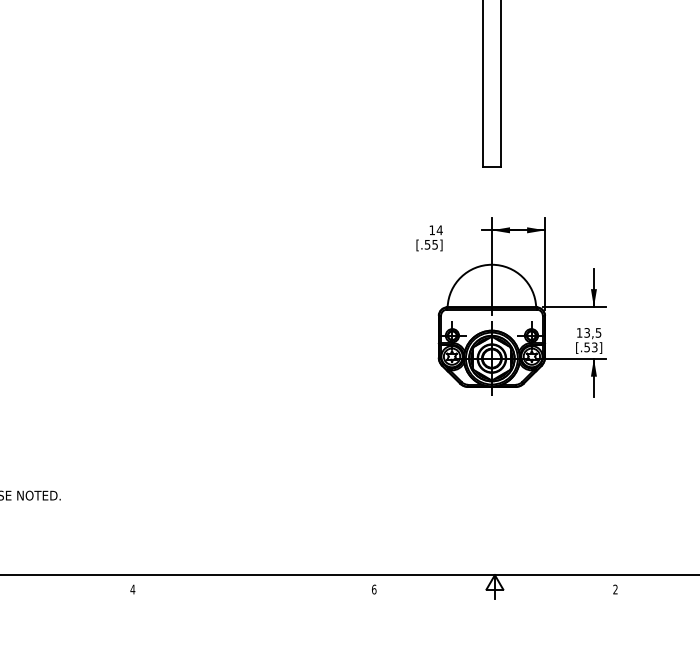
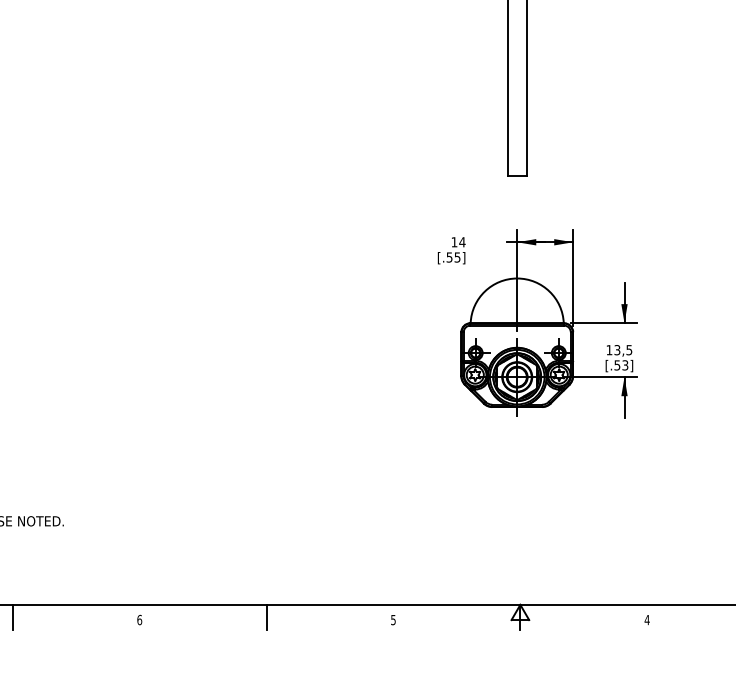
line: (12, 587) -> (13, 617), added
line: (253, 587) -> (266, 617), added
text: (132, 589) -> (139, 619), 4 -> 6
text: (374, 589) -> (393, 619), 6 -> 5
text: (615, 589) -> (647, 619), 2 -> 4

